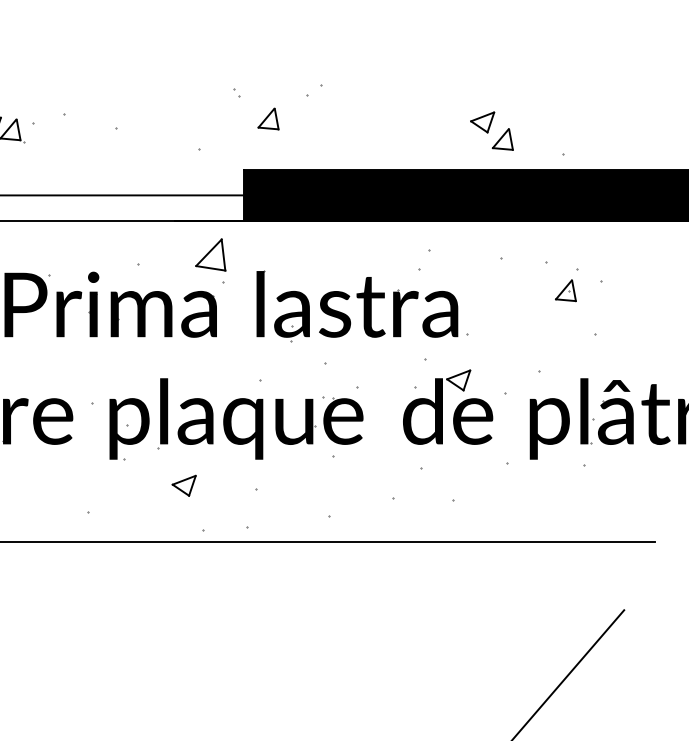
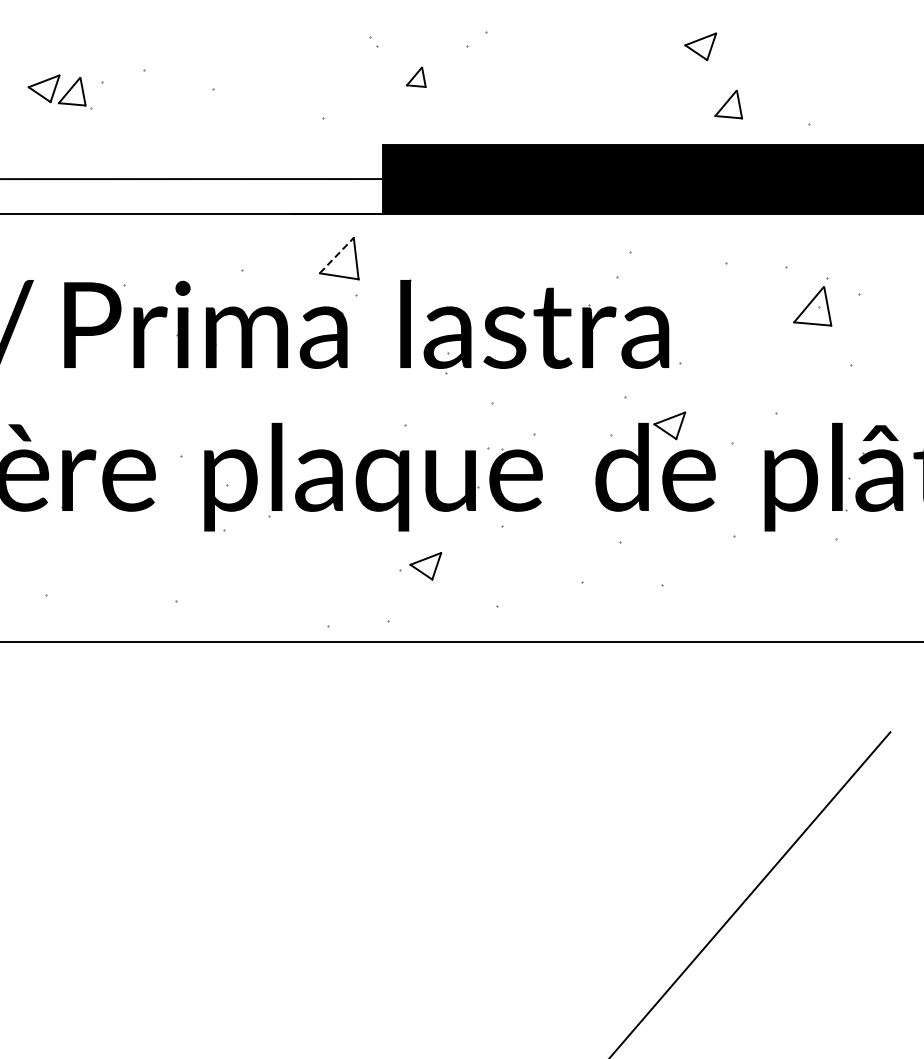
part: (268, 119) -> (416, 77), size x0.7
part: (482, 122) -> (700, 46), moved
line: (208, 252) -> (336, 255), solid -> dashed
part: (565, 290) -> (812, 305), size x1.4
part: (183, 485) -> (425, 566), moved

